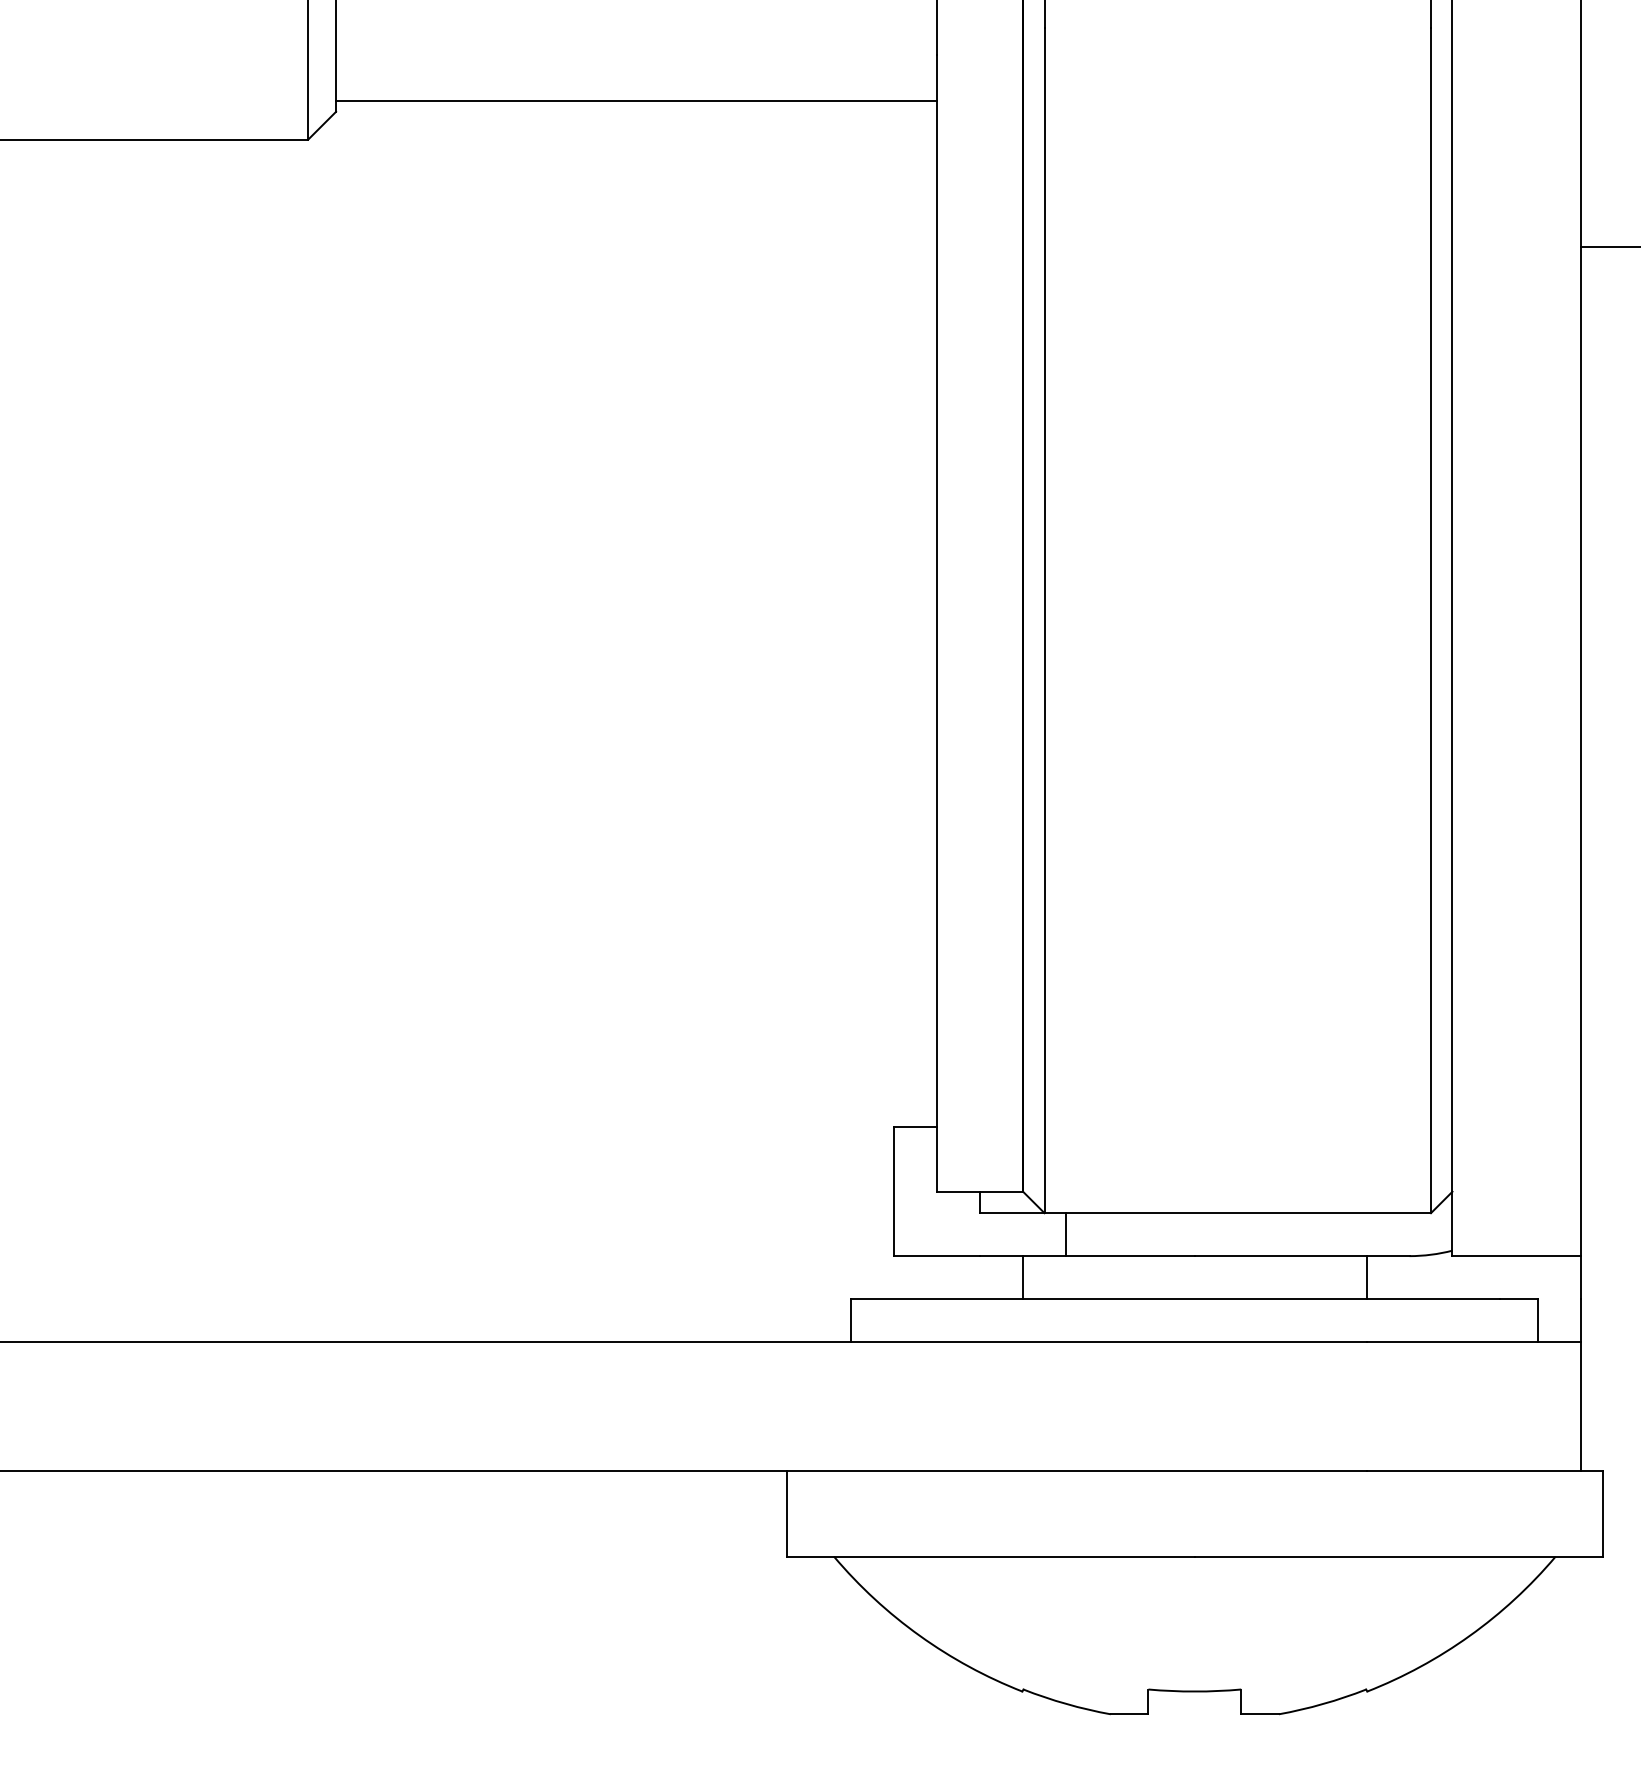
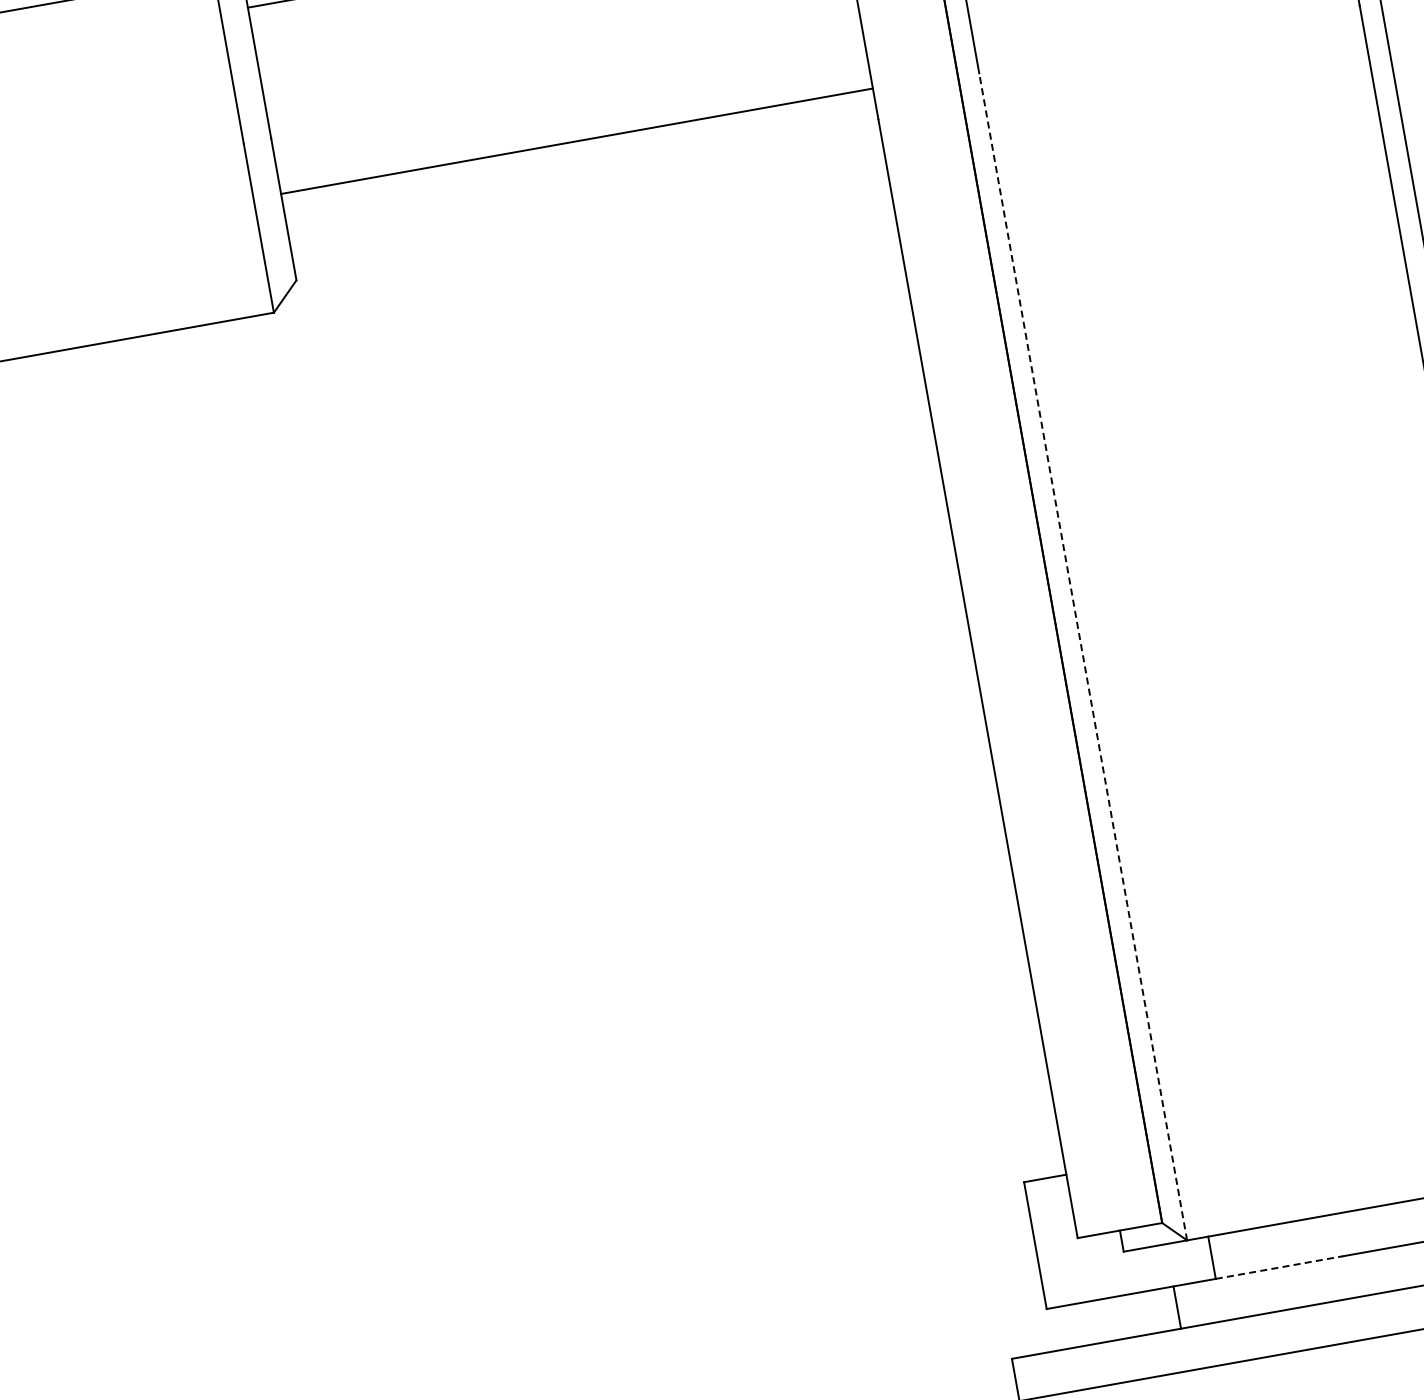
line: (636, 101) -> (576, 141), moved
line: (1044, 620) -> (1083, 656), solid -> dashed
line: (1130, 1256) -> (1279, 1267), solid -> dashed

